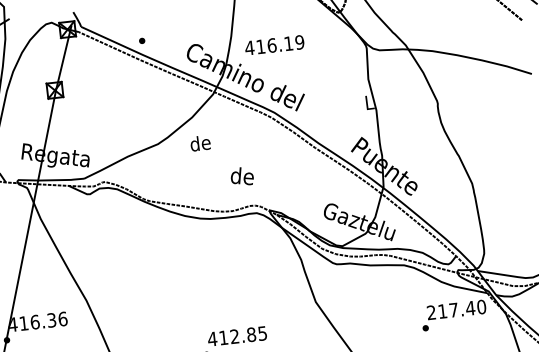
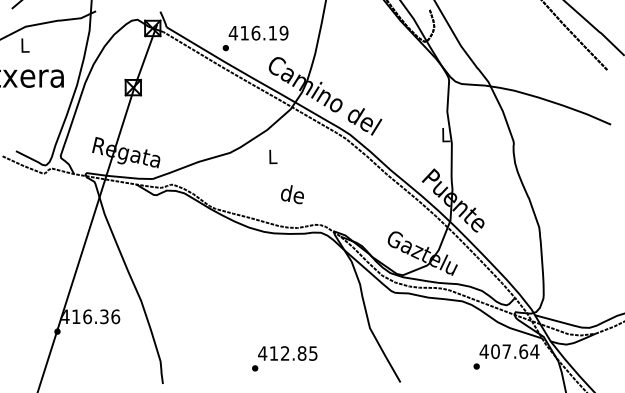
text: (274, 44) -> (258, 32), moved
text: (200, 143) -> (272, 156), de -> L
text: (242, 176) -> (292, 194), moved
text: (456, 309) -> (509, 351), 217.40 -> 407.64

